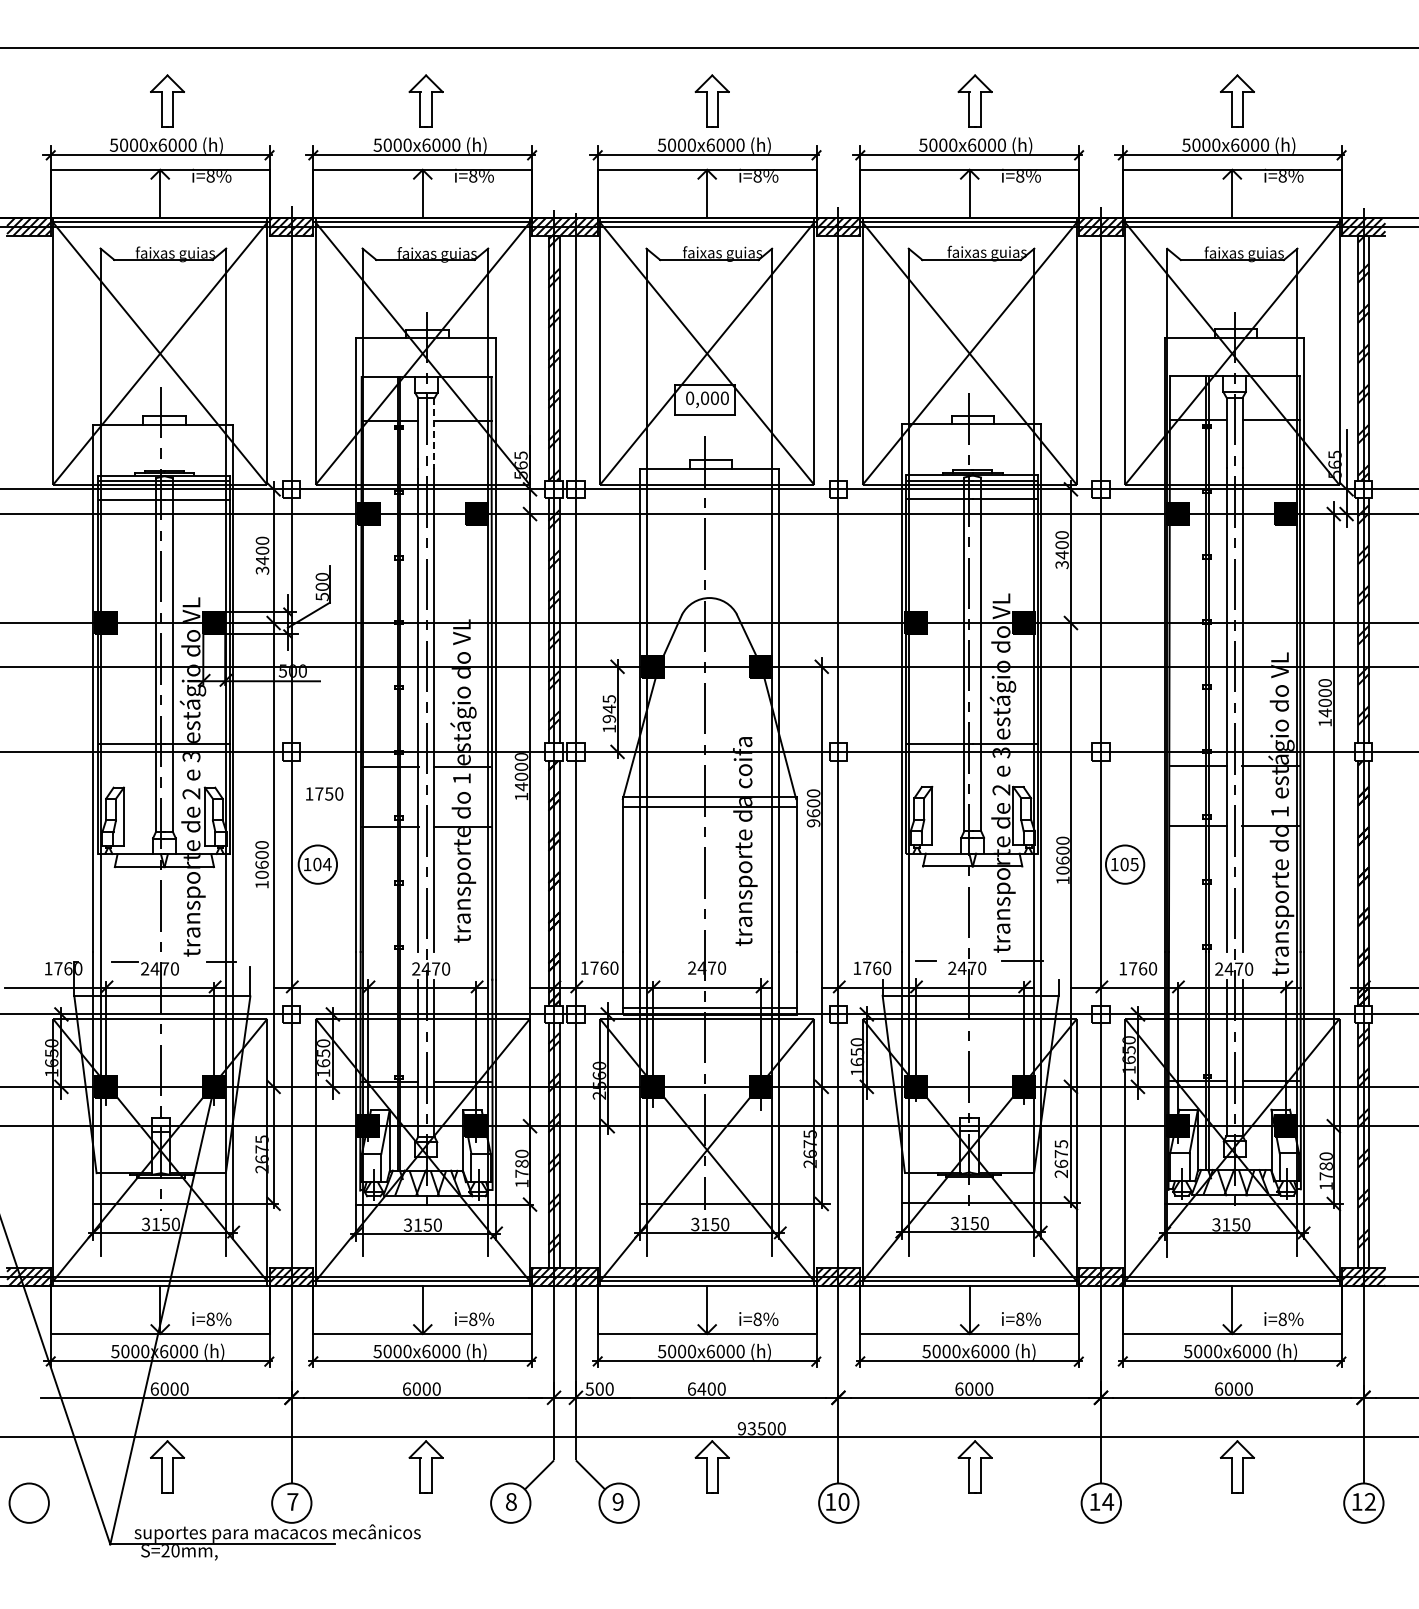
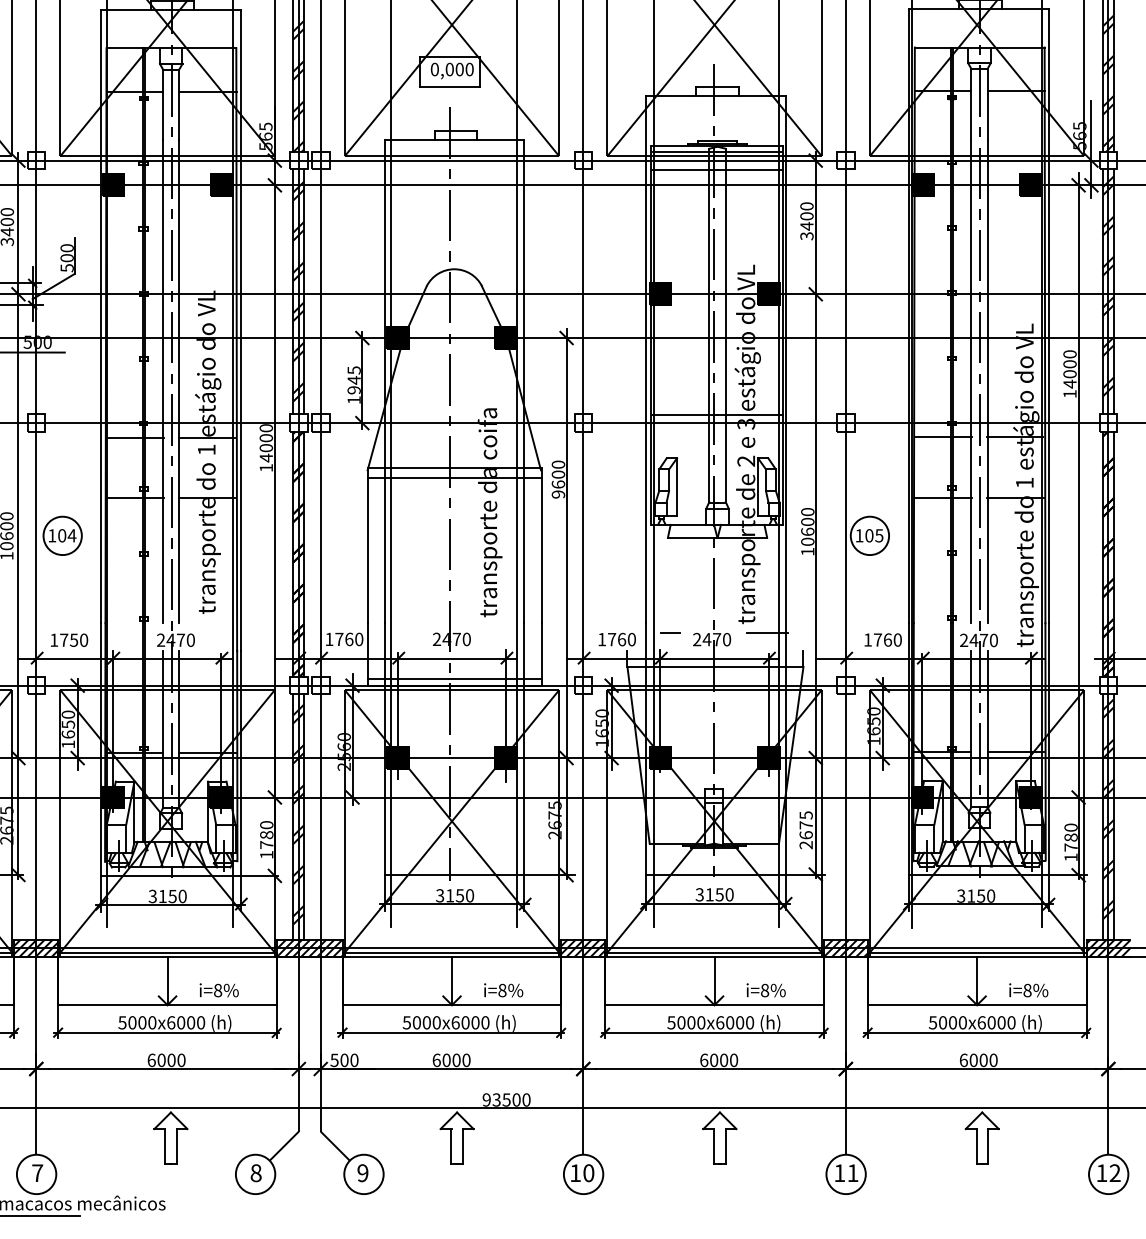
line: (434, 434) -> (179, 105), dashed -> solid
text: (324, 793) -> (69, 639), moved
text: (701, 1388) -> (446, 1059), 6400 -> 6000
text: (1108, 1501) -> (853, 1172), 14 -> 11

